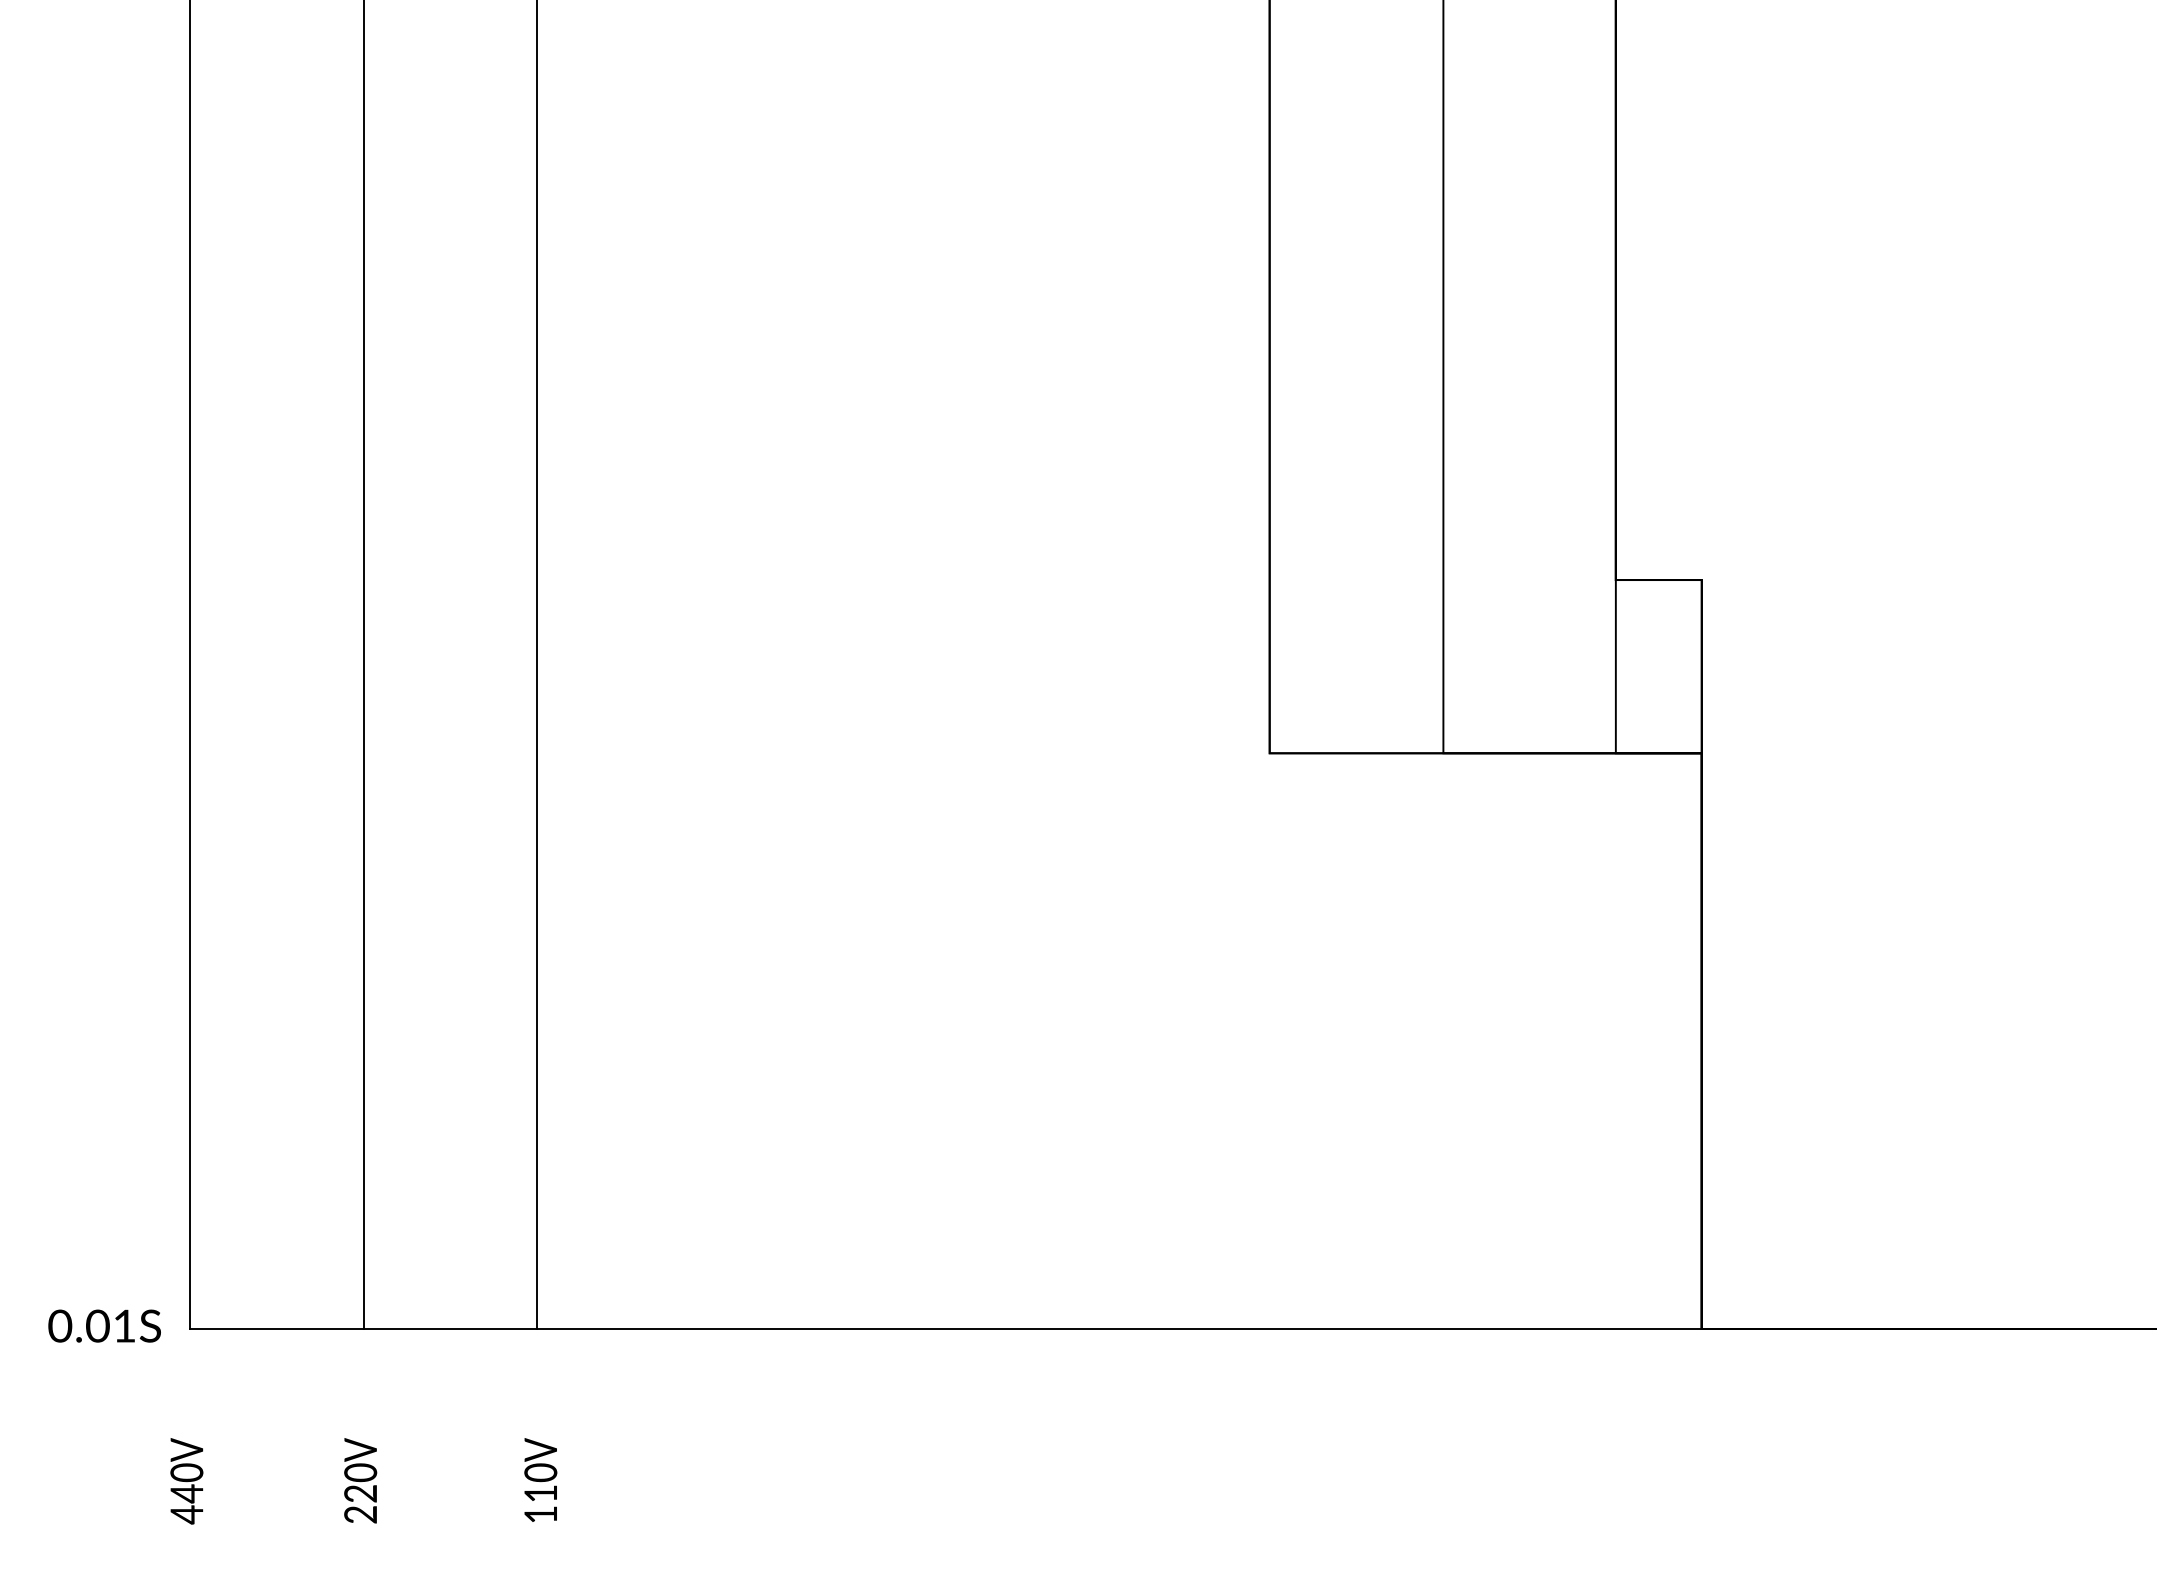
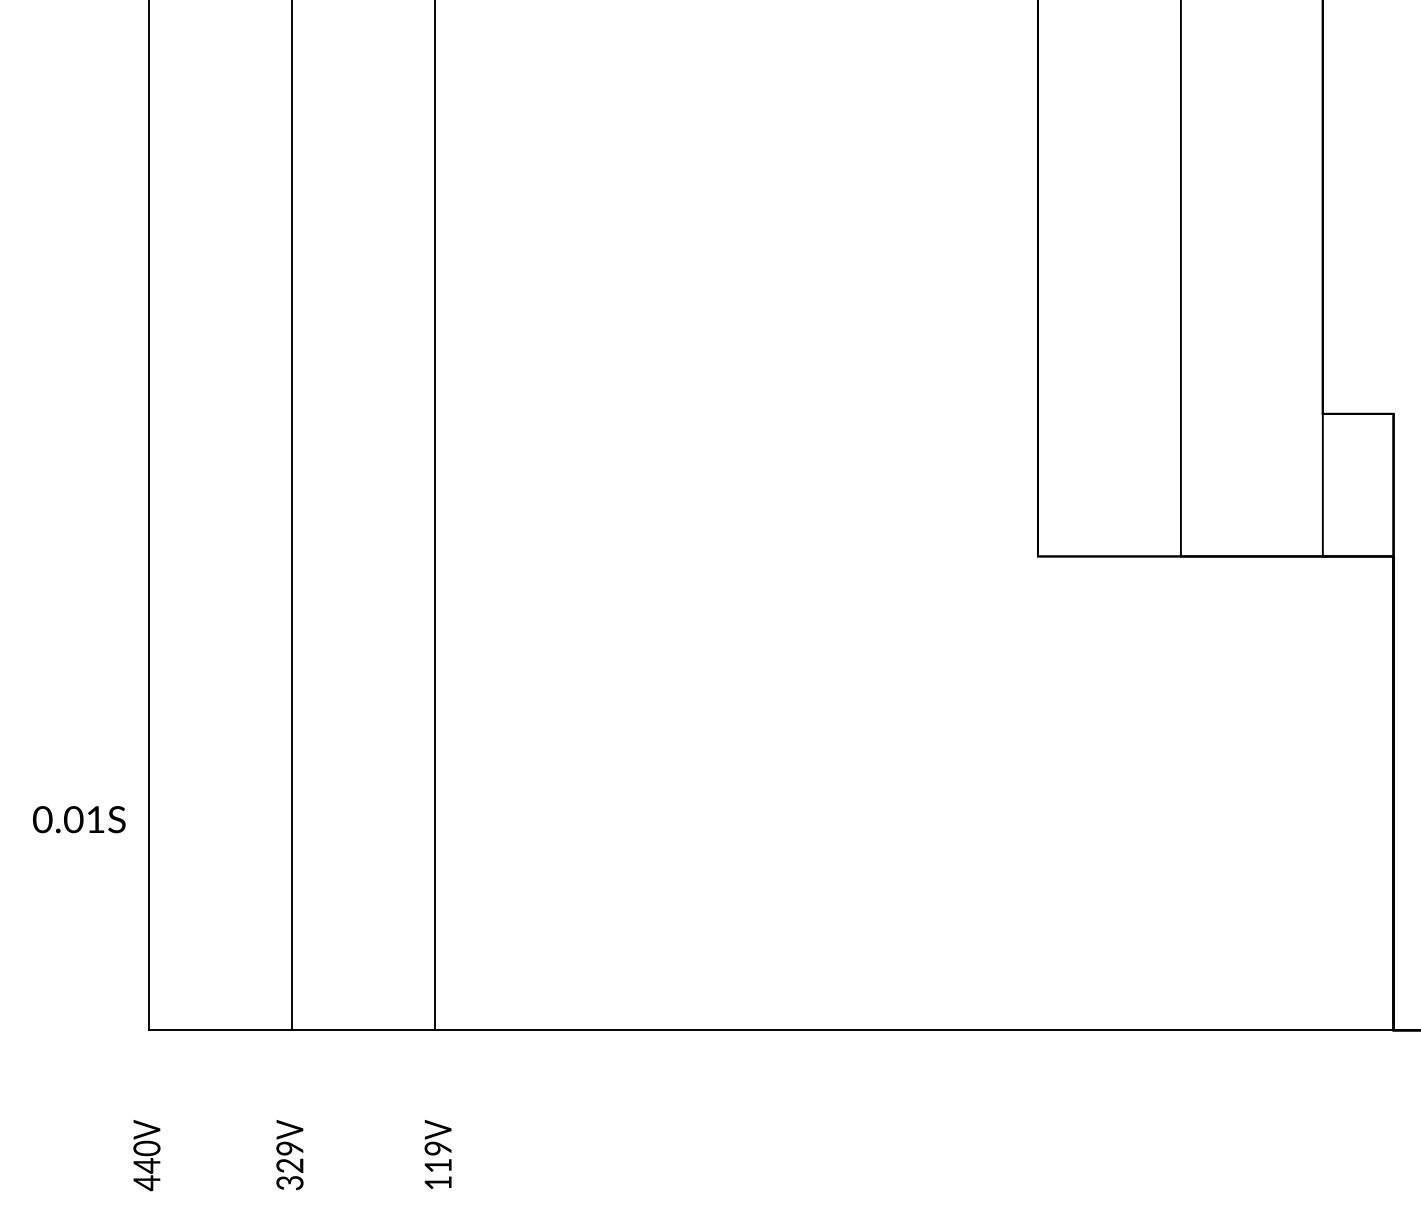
text: (104, 1325) -> (79, 819), moved
text: (541, 1472) -> (438, 1148), 110V -> 119V
text: (361, 1493) -> (290, 1165), 220V -> 329V

